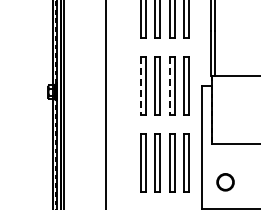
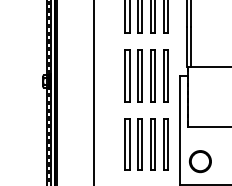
line: (141, 85) -> (125, 75), dashed -> solid
line: (169, 85) -> (150, 75), dashed -> solid
part: (225, 182) -> (200, 161), size x1.43

